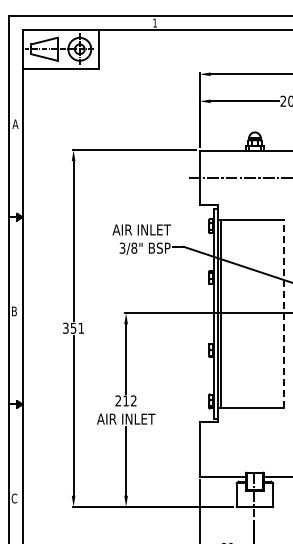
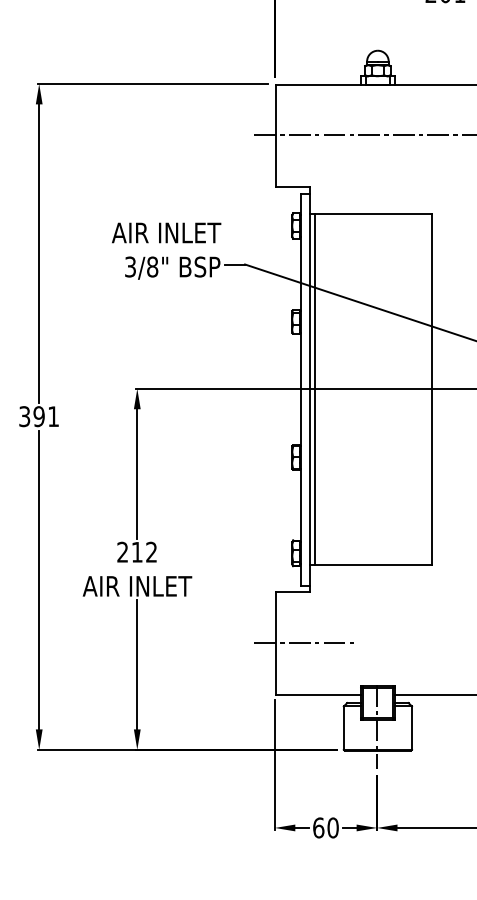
line: (284, 313) -> (433, 388), dashed -> solid
text: (73, 327) -> (39, 415), 351 -> 391
line: (215, 449) -> (304, 642), added

